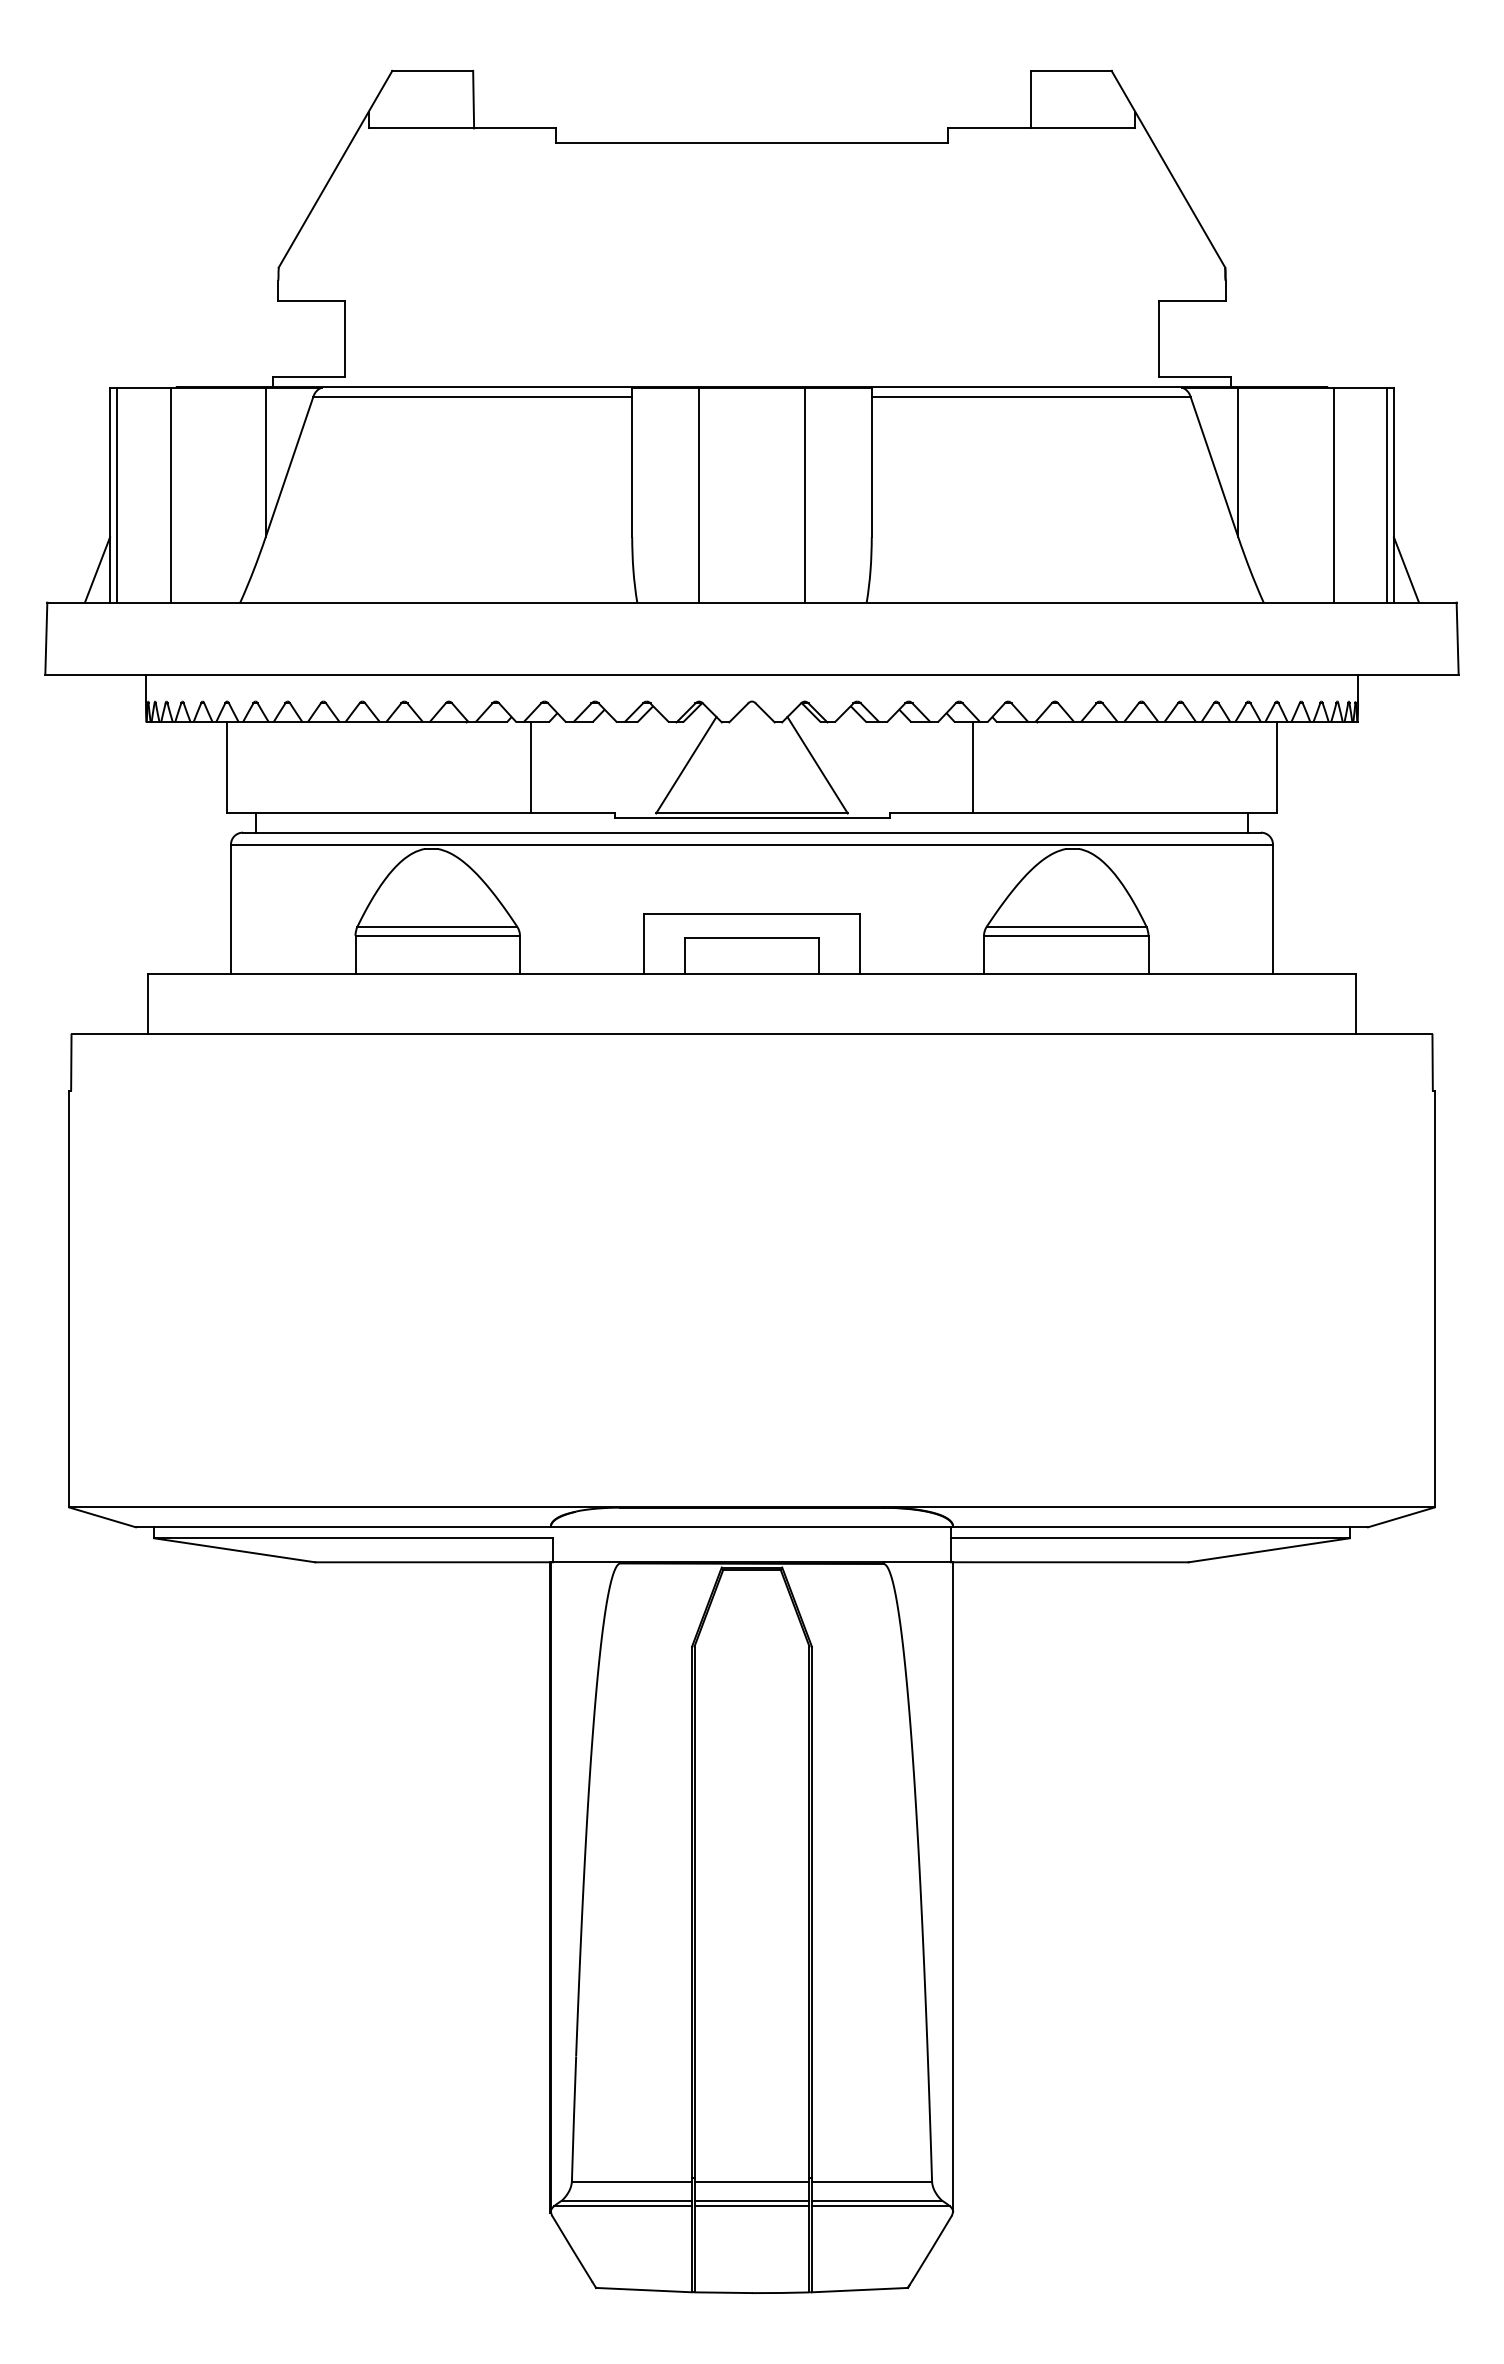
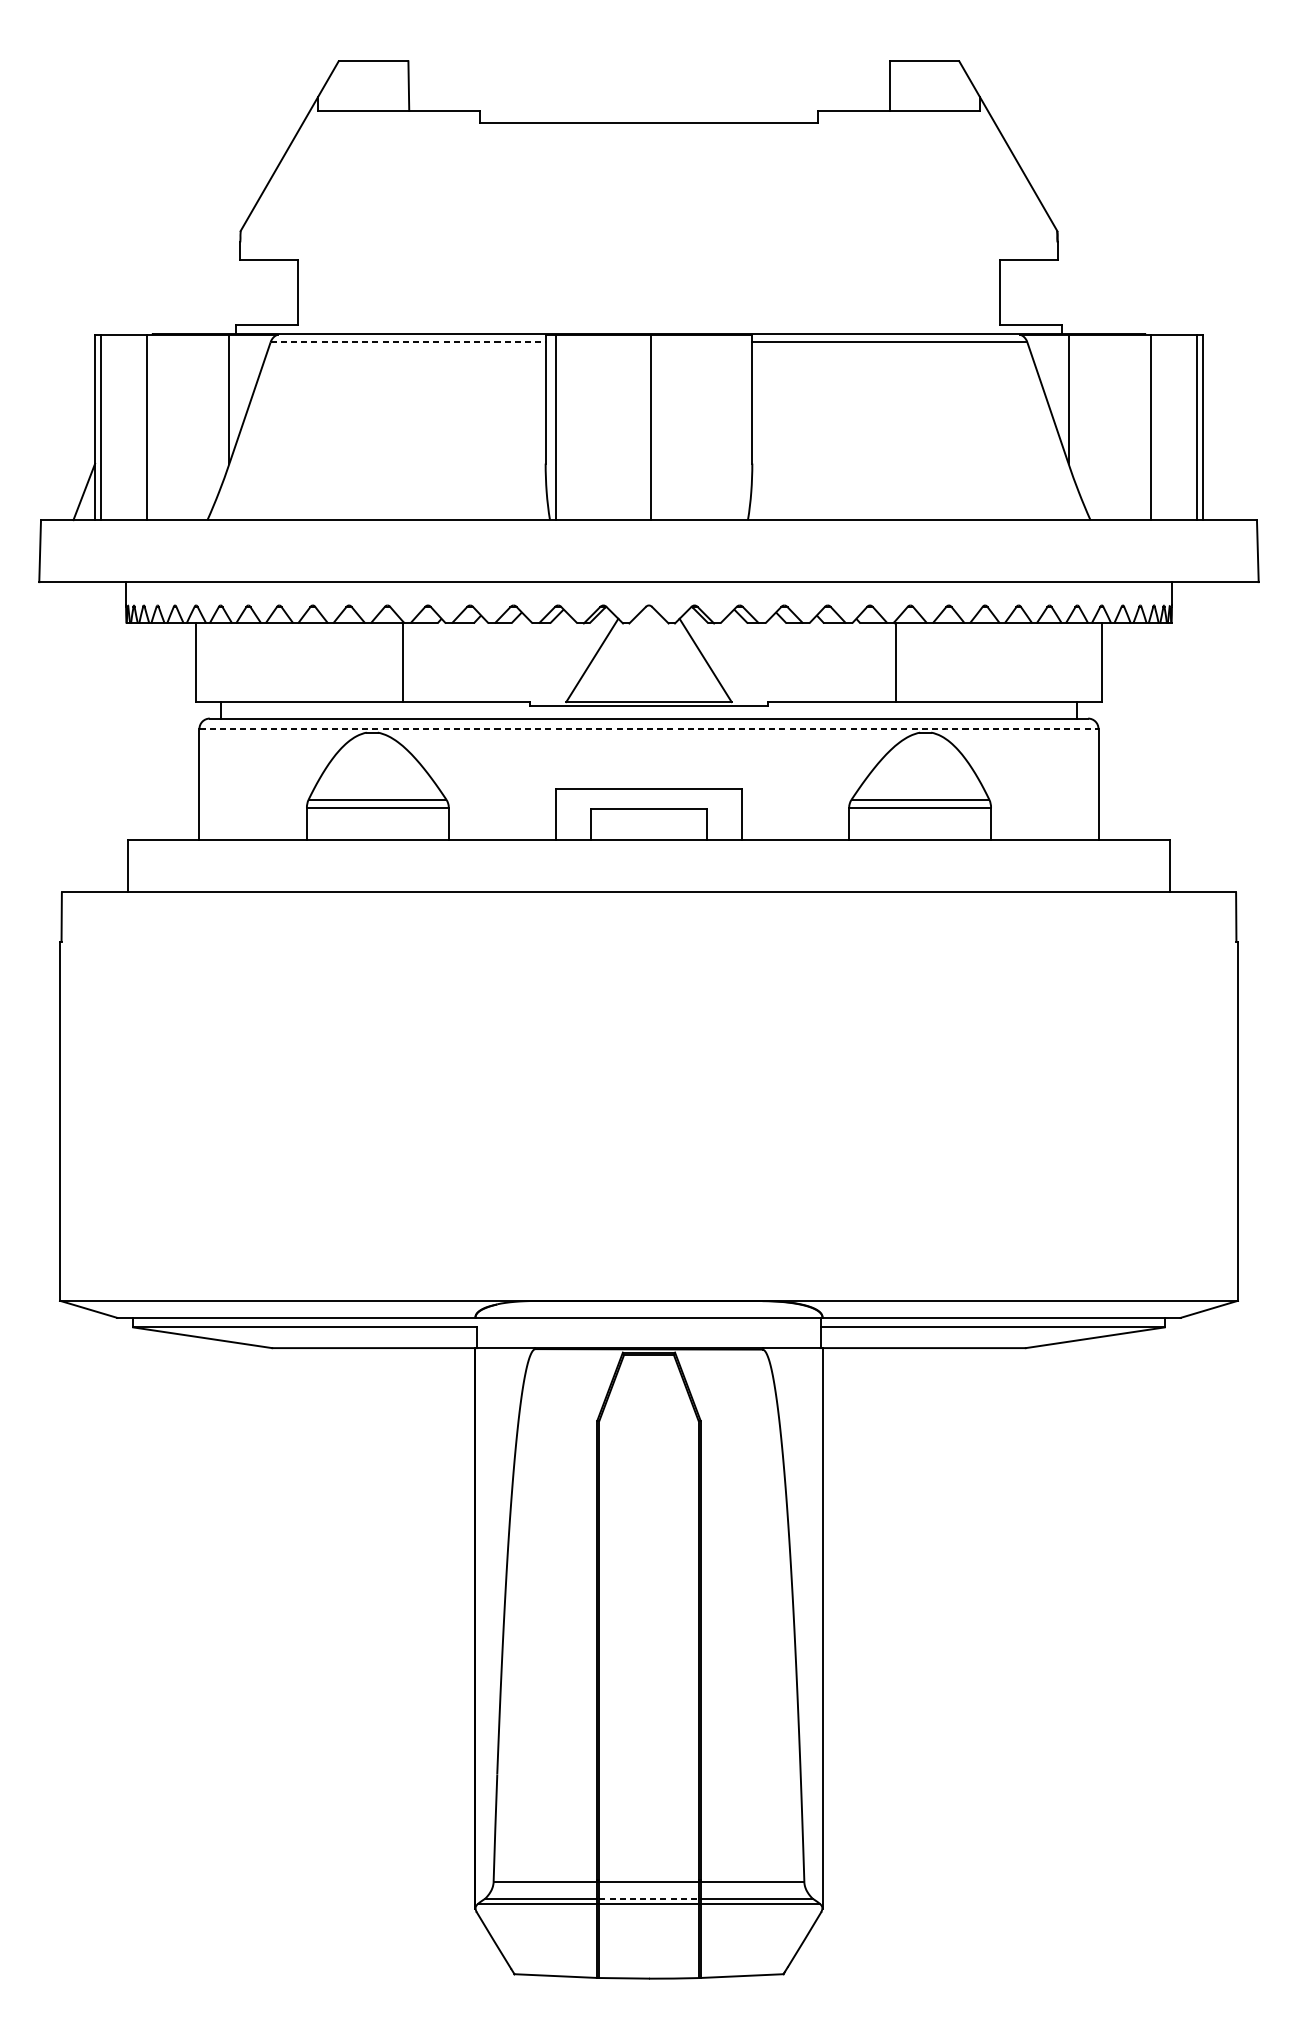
line: (473, 396) -> (408, 342), solid -> dashed
line: (698, 494) -> (556, 426), moved
line: (805, 494) -> (651, 426), moved
line: (1406, 569) -> (1213, 491), removed
line: (531, 767) -> (402, 662), moved
line: (972, 767) -> (896, 662), moved
line: (752, 844) -> (649, 728), solid -> dashed
line: (752, 2200) -> (649, 1898), solid -> dashed

